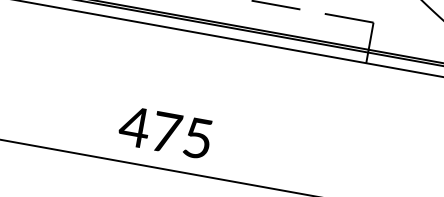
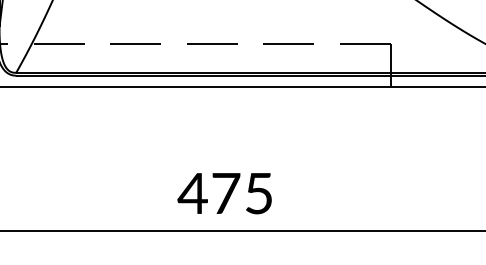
text: (165, 132) -> (224, 193), moved

